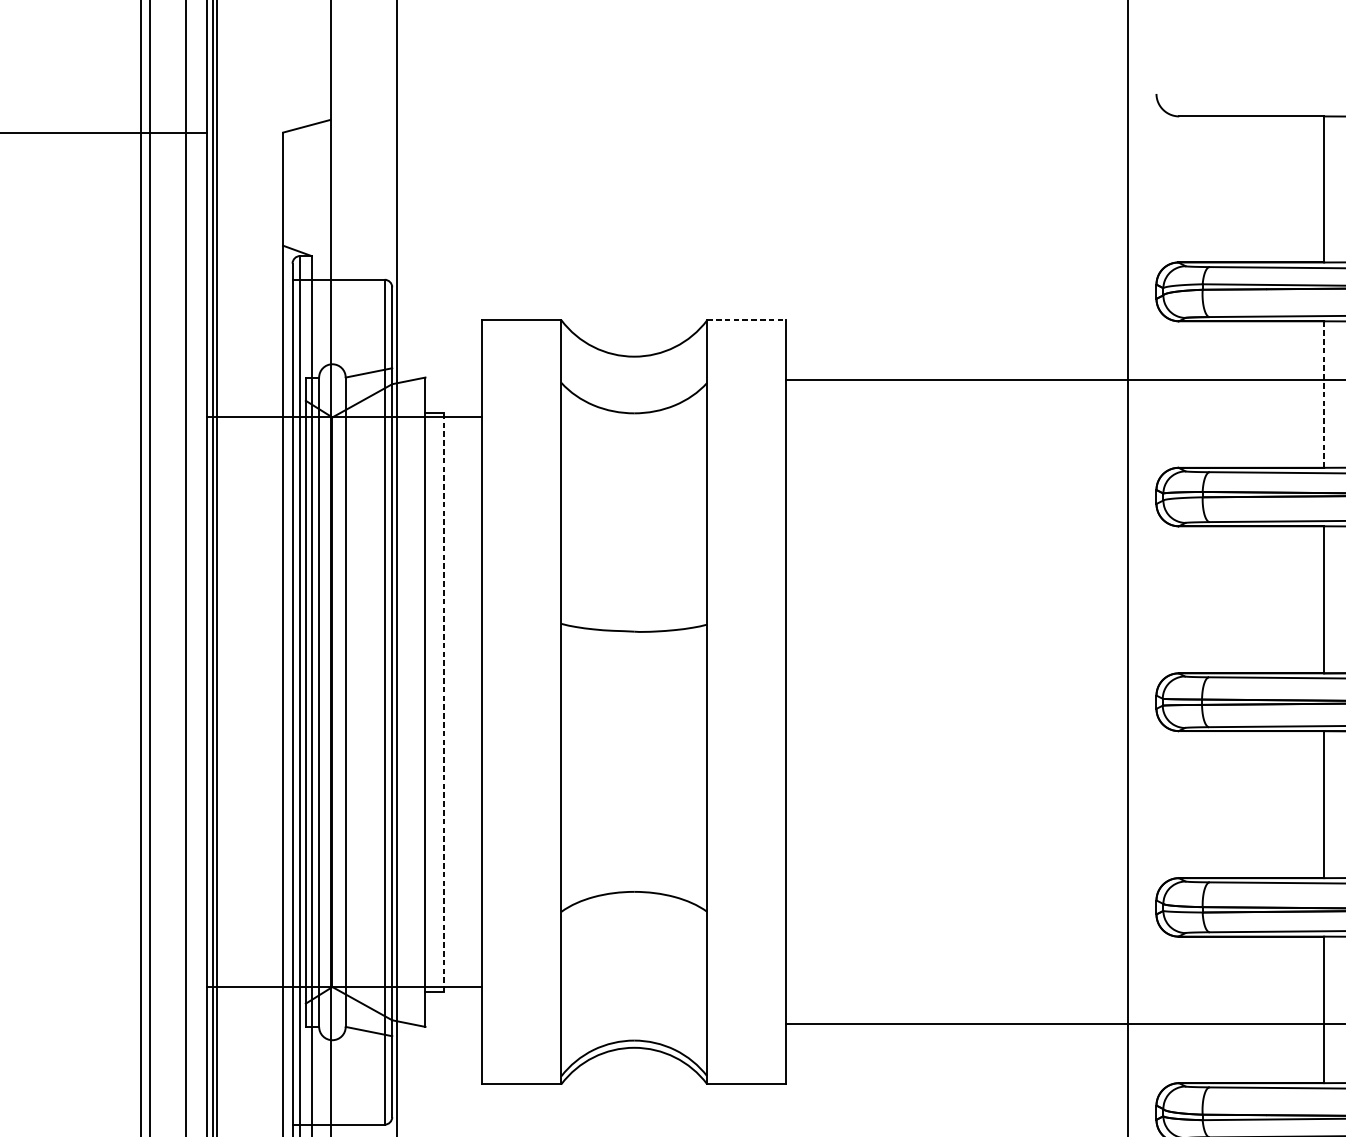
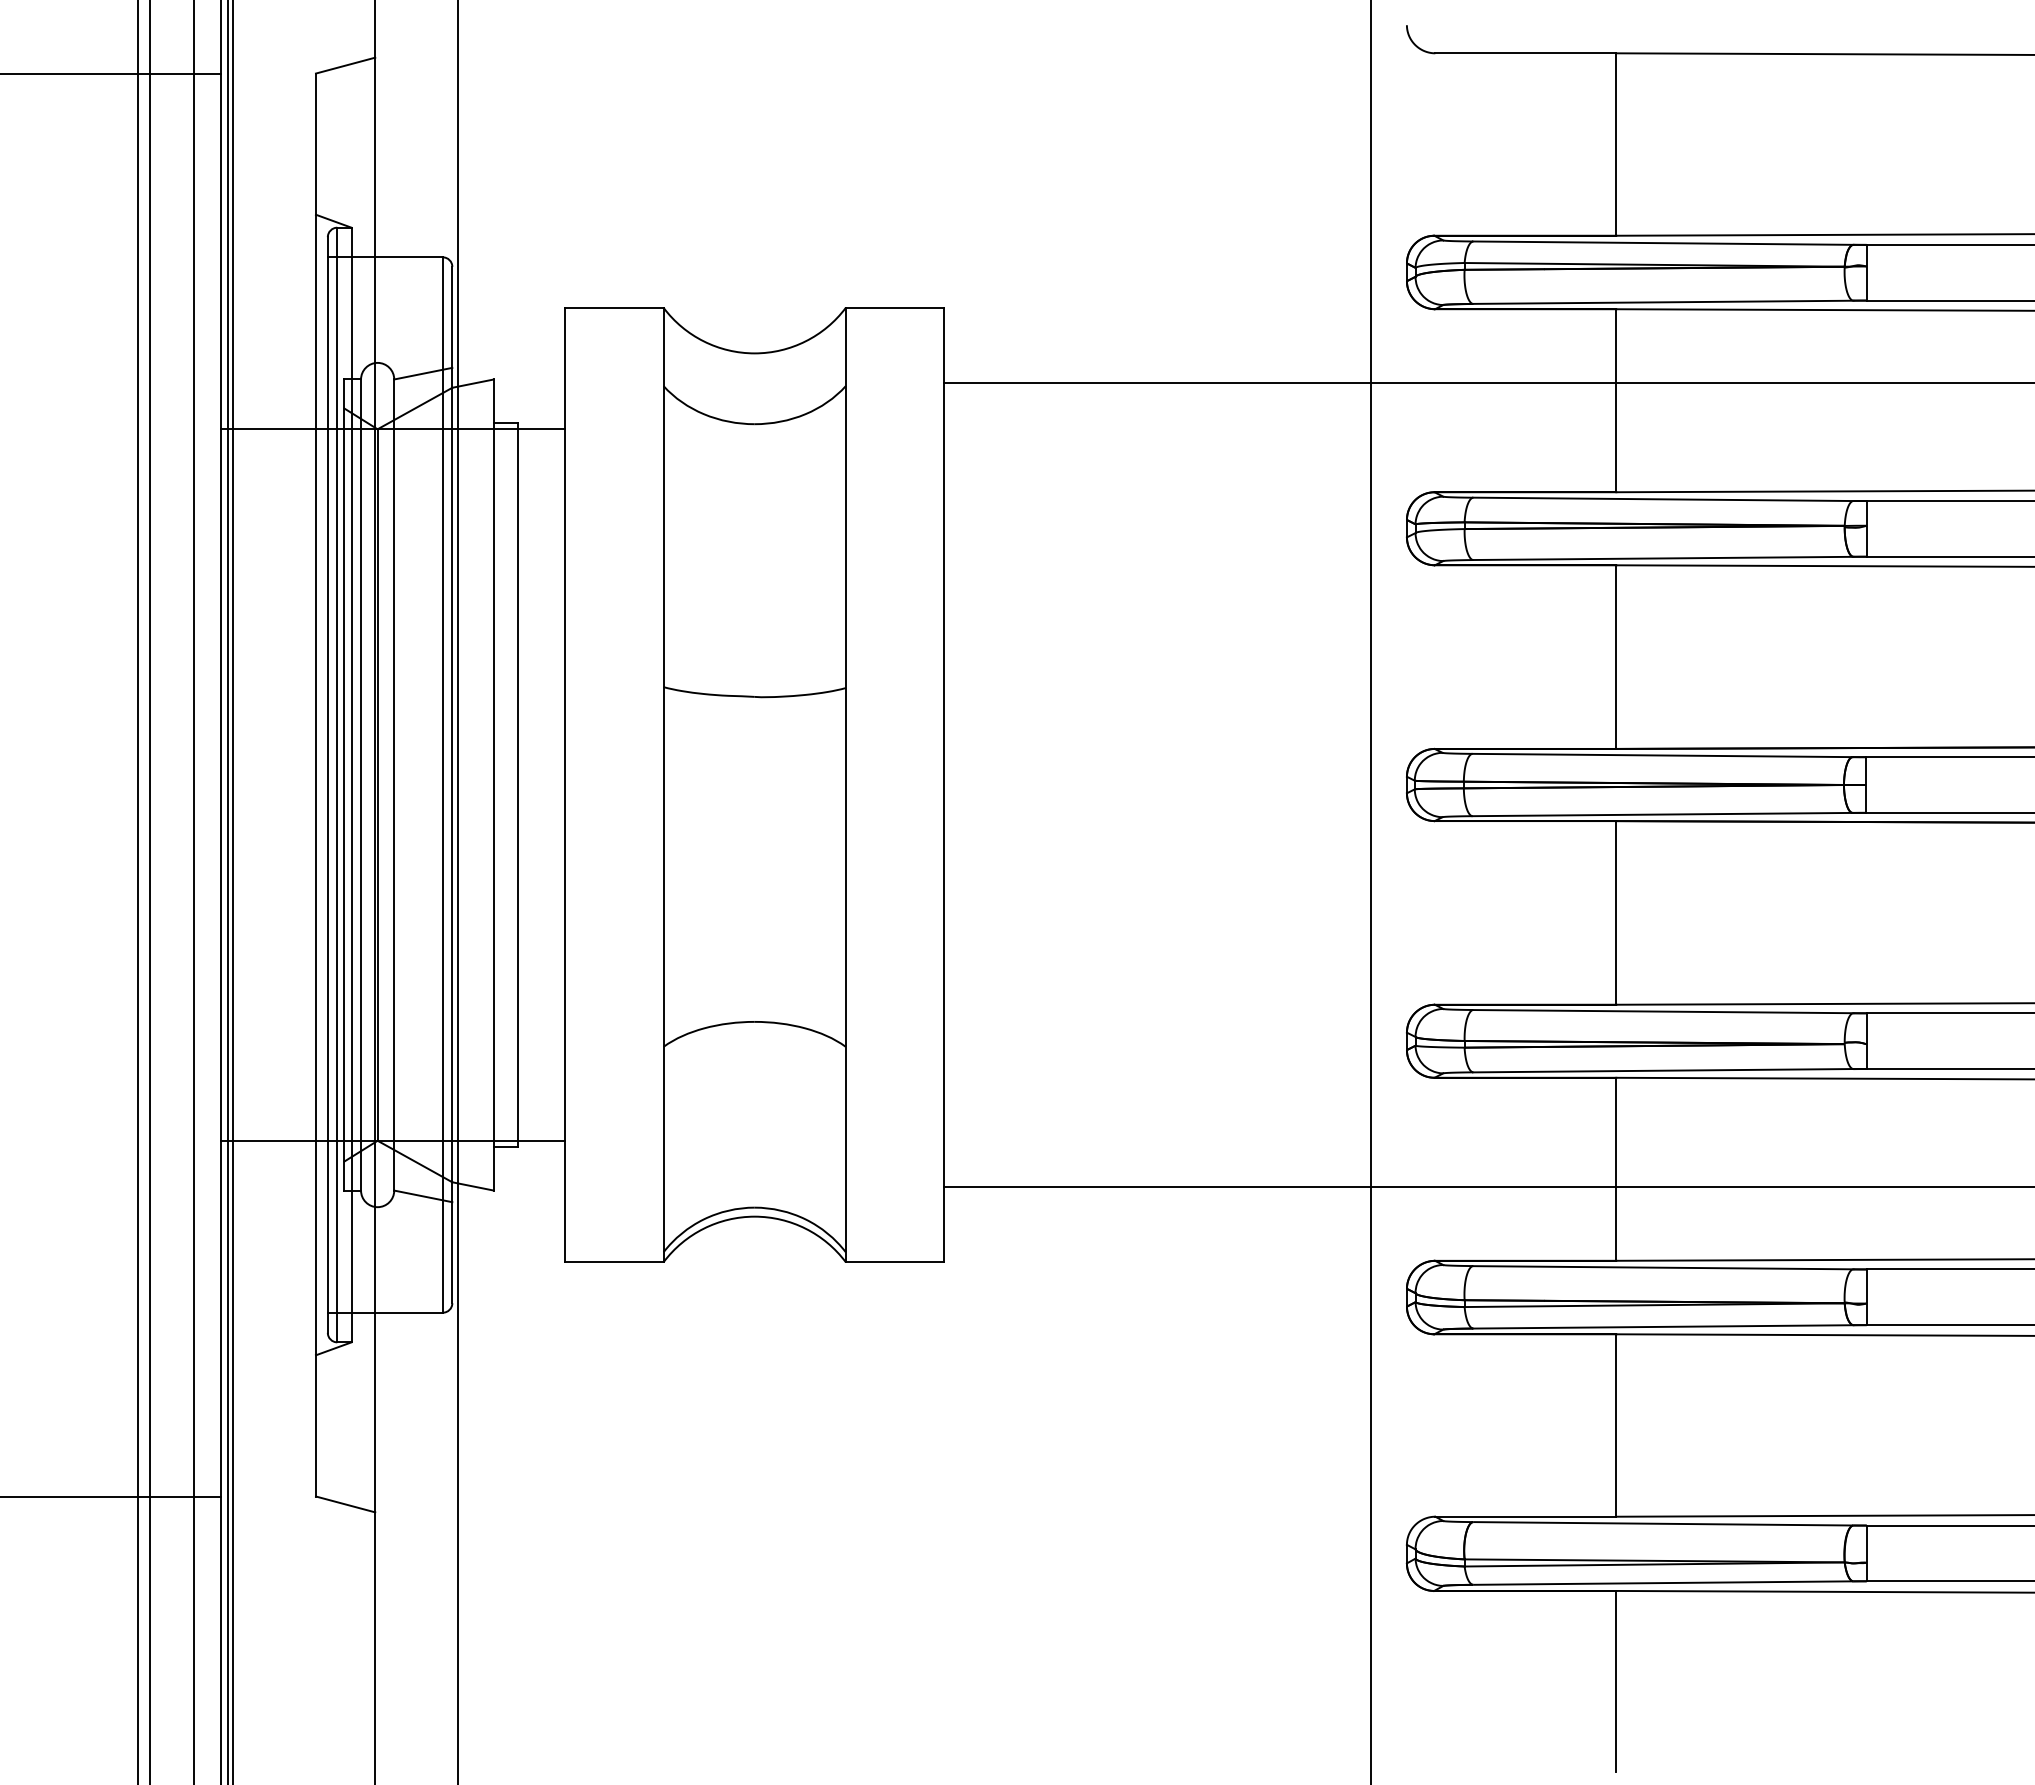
line: (747, 319) -> (895, 307), dashed -> solid
line: (1324, 395) -> (1616, 401), dashed -> solid
line: (444, 702) -> (517, 785), dashed -> solid

